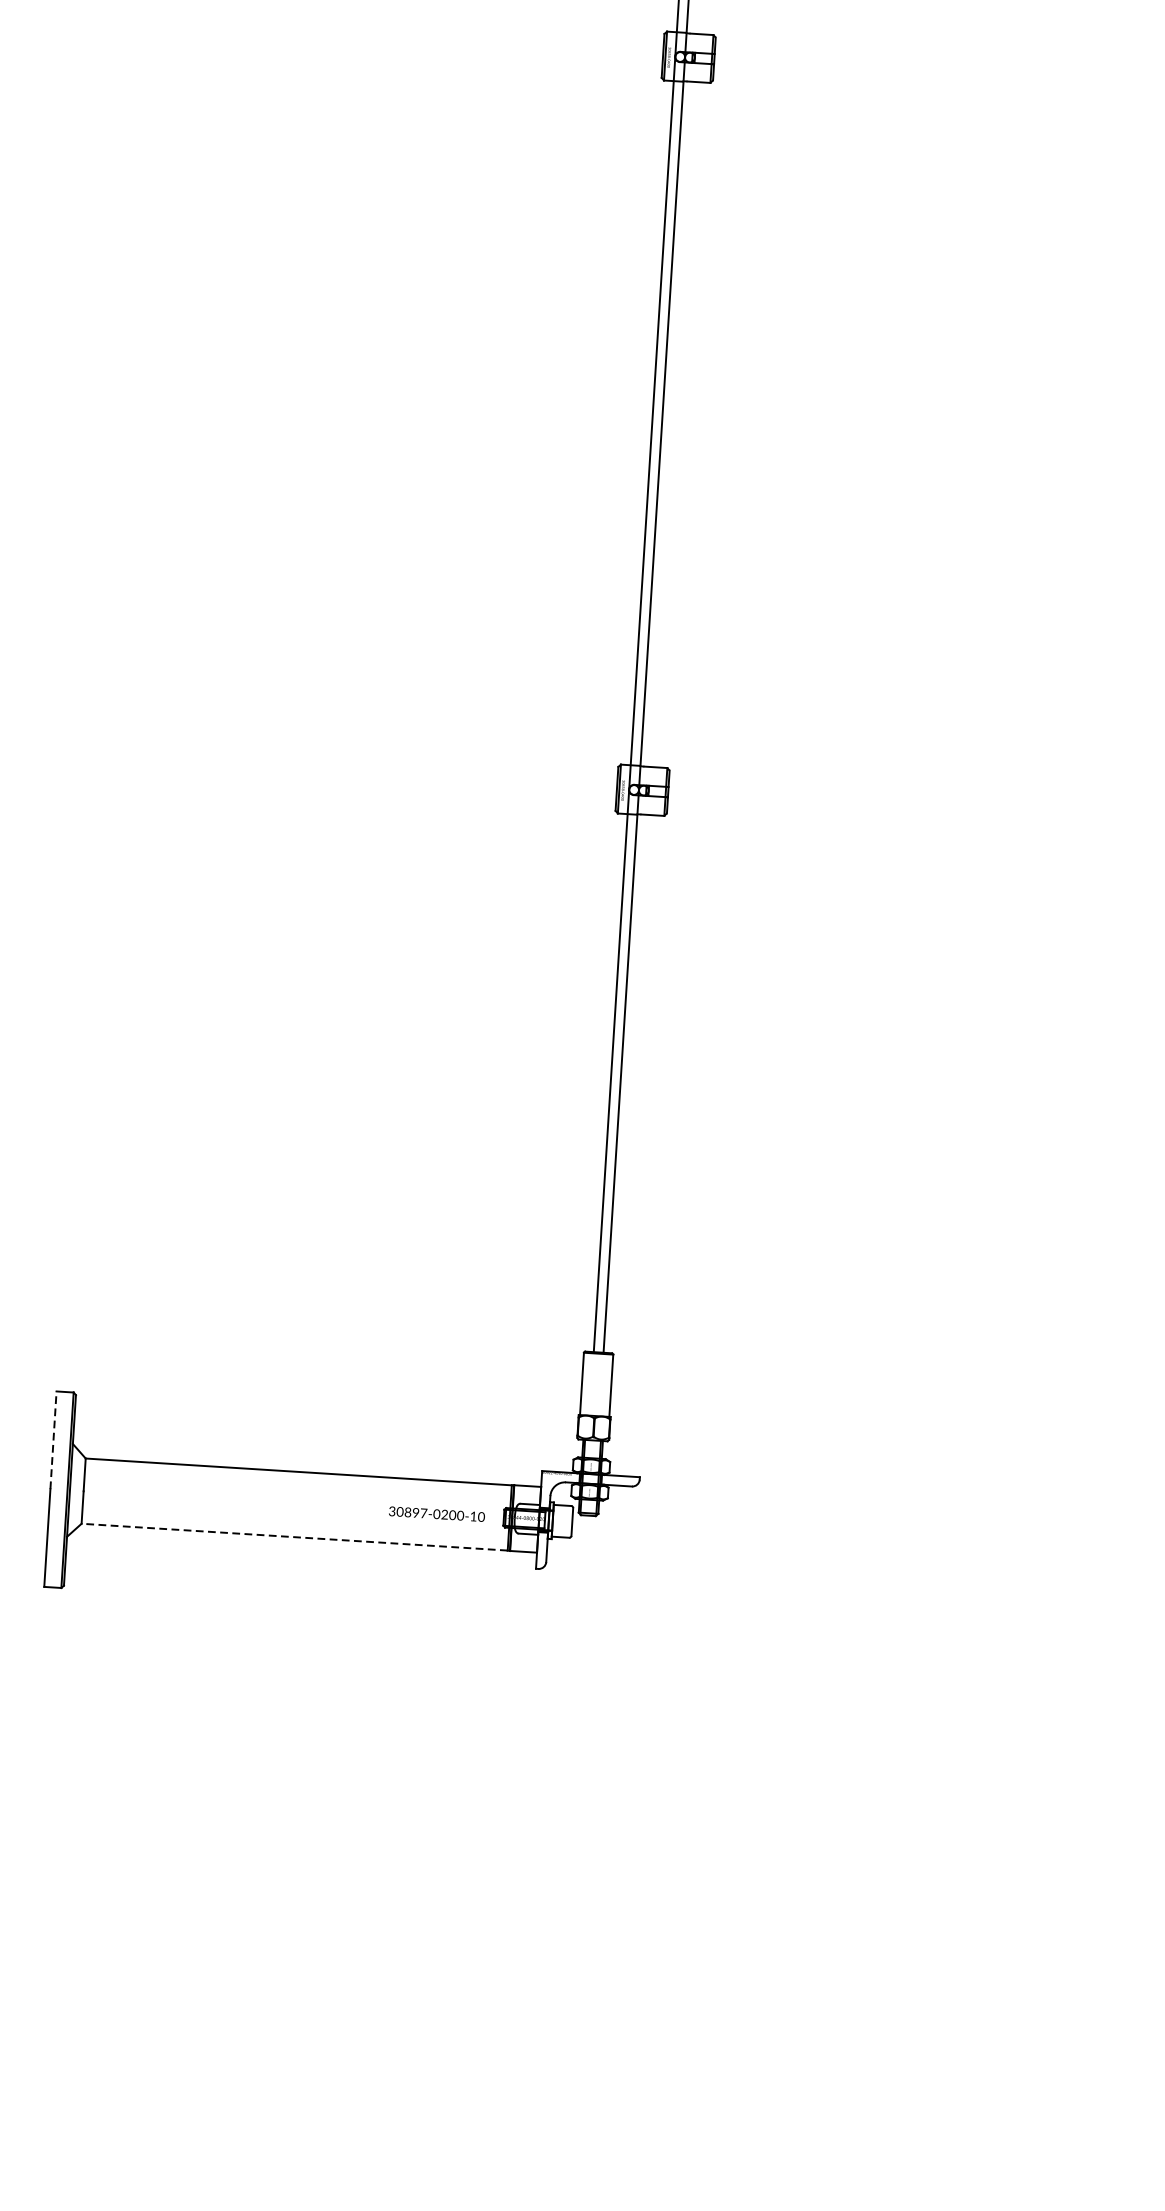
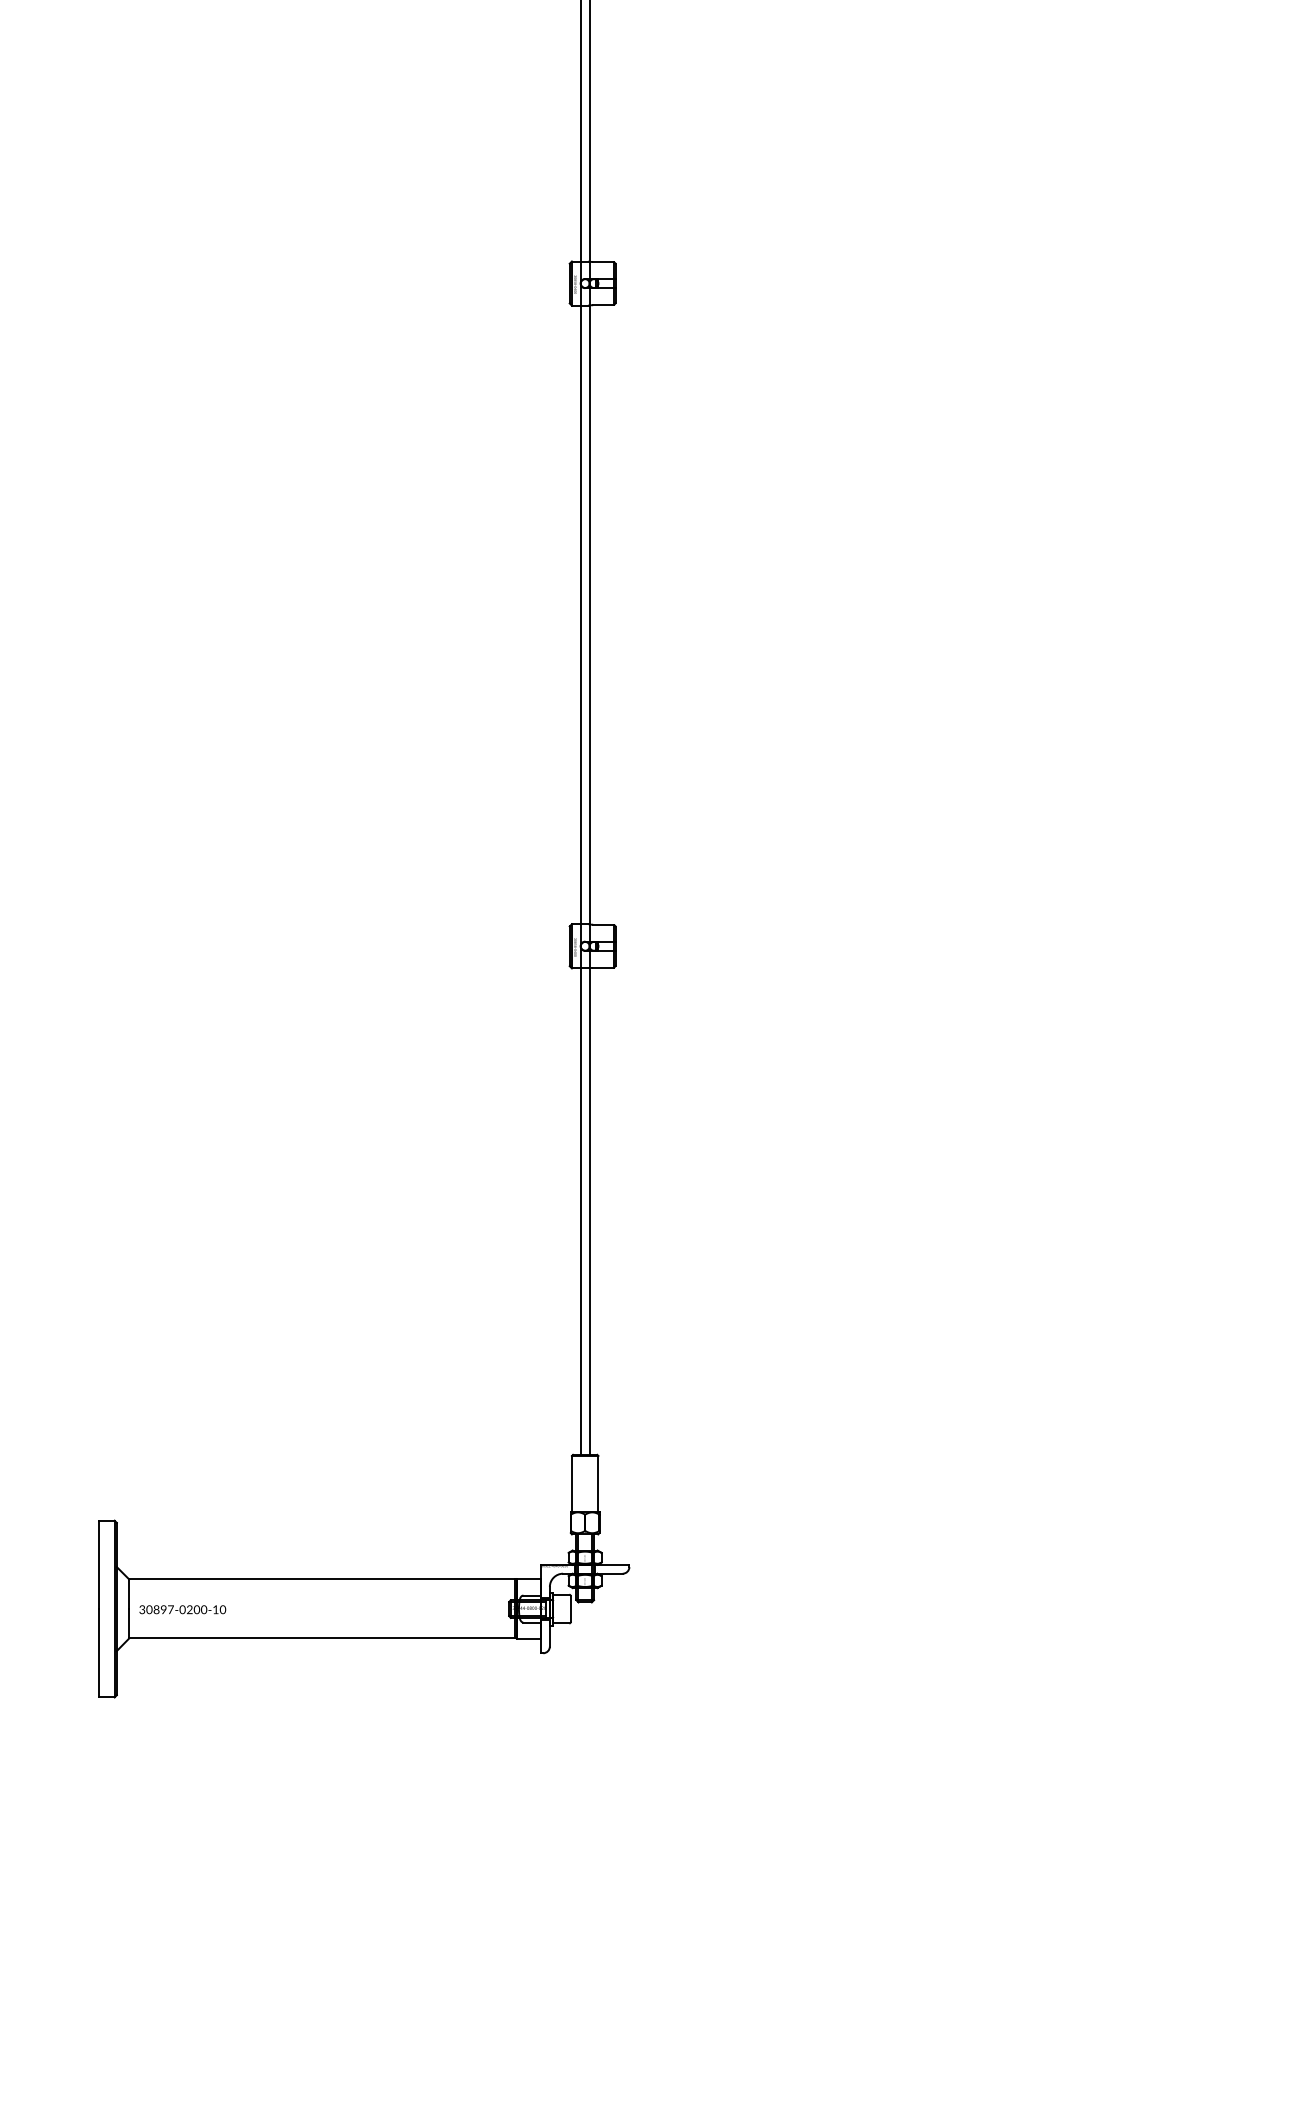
line: (53, 1439) -> (99, 1564), dashed -> solid
text: (436, 1513) -> (182, 1609), moved
line: (294, 1537) -> (321, 1638), dashed -> solid

